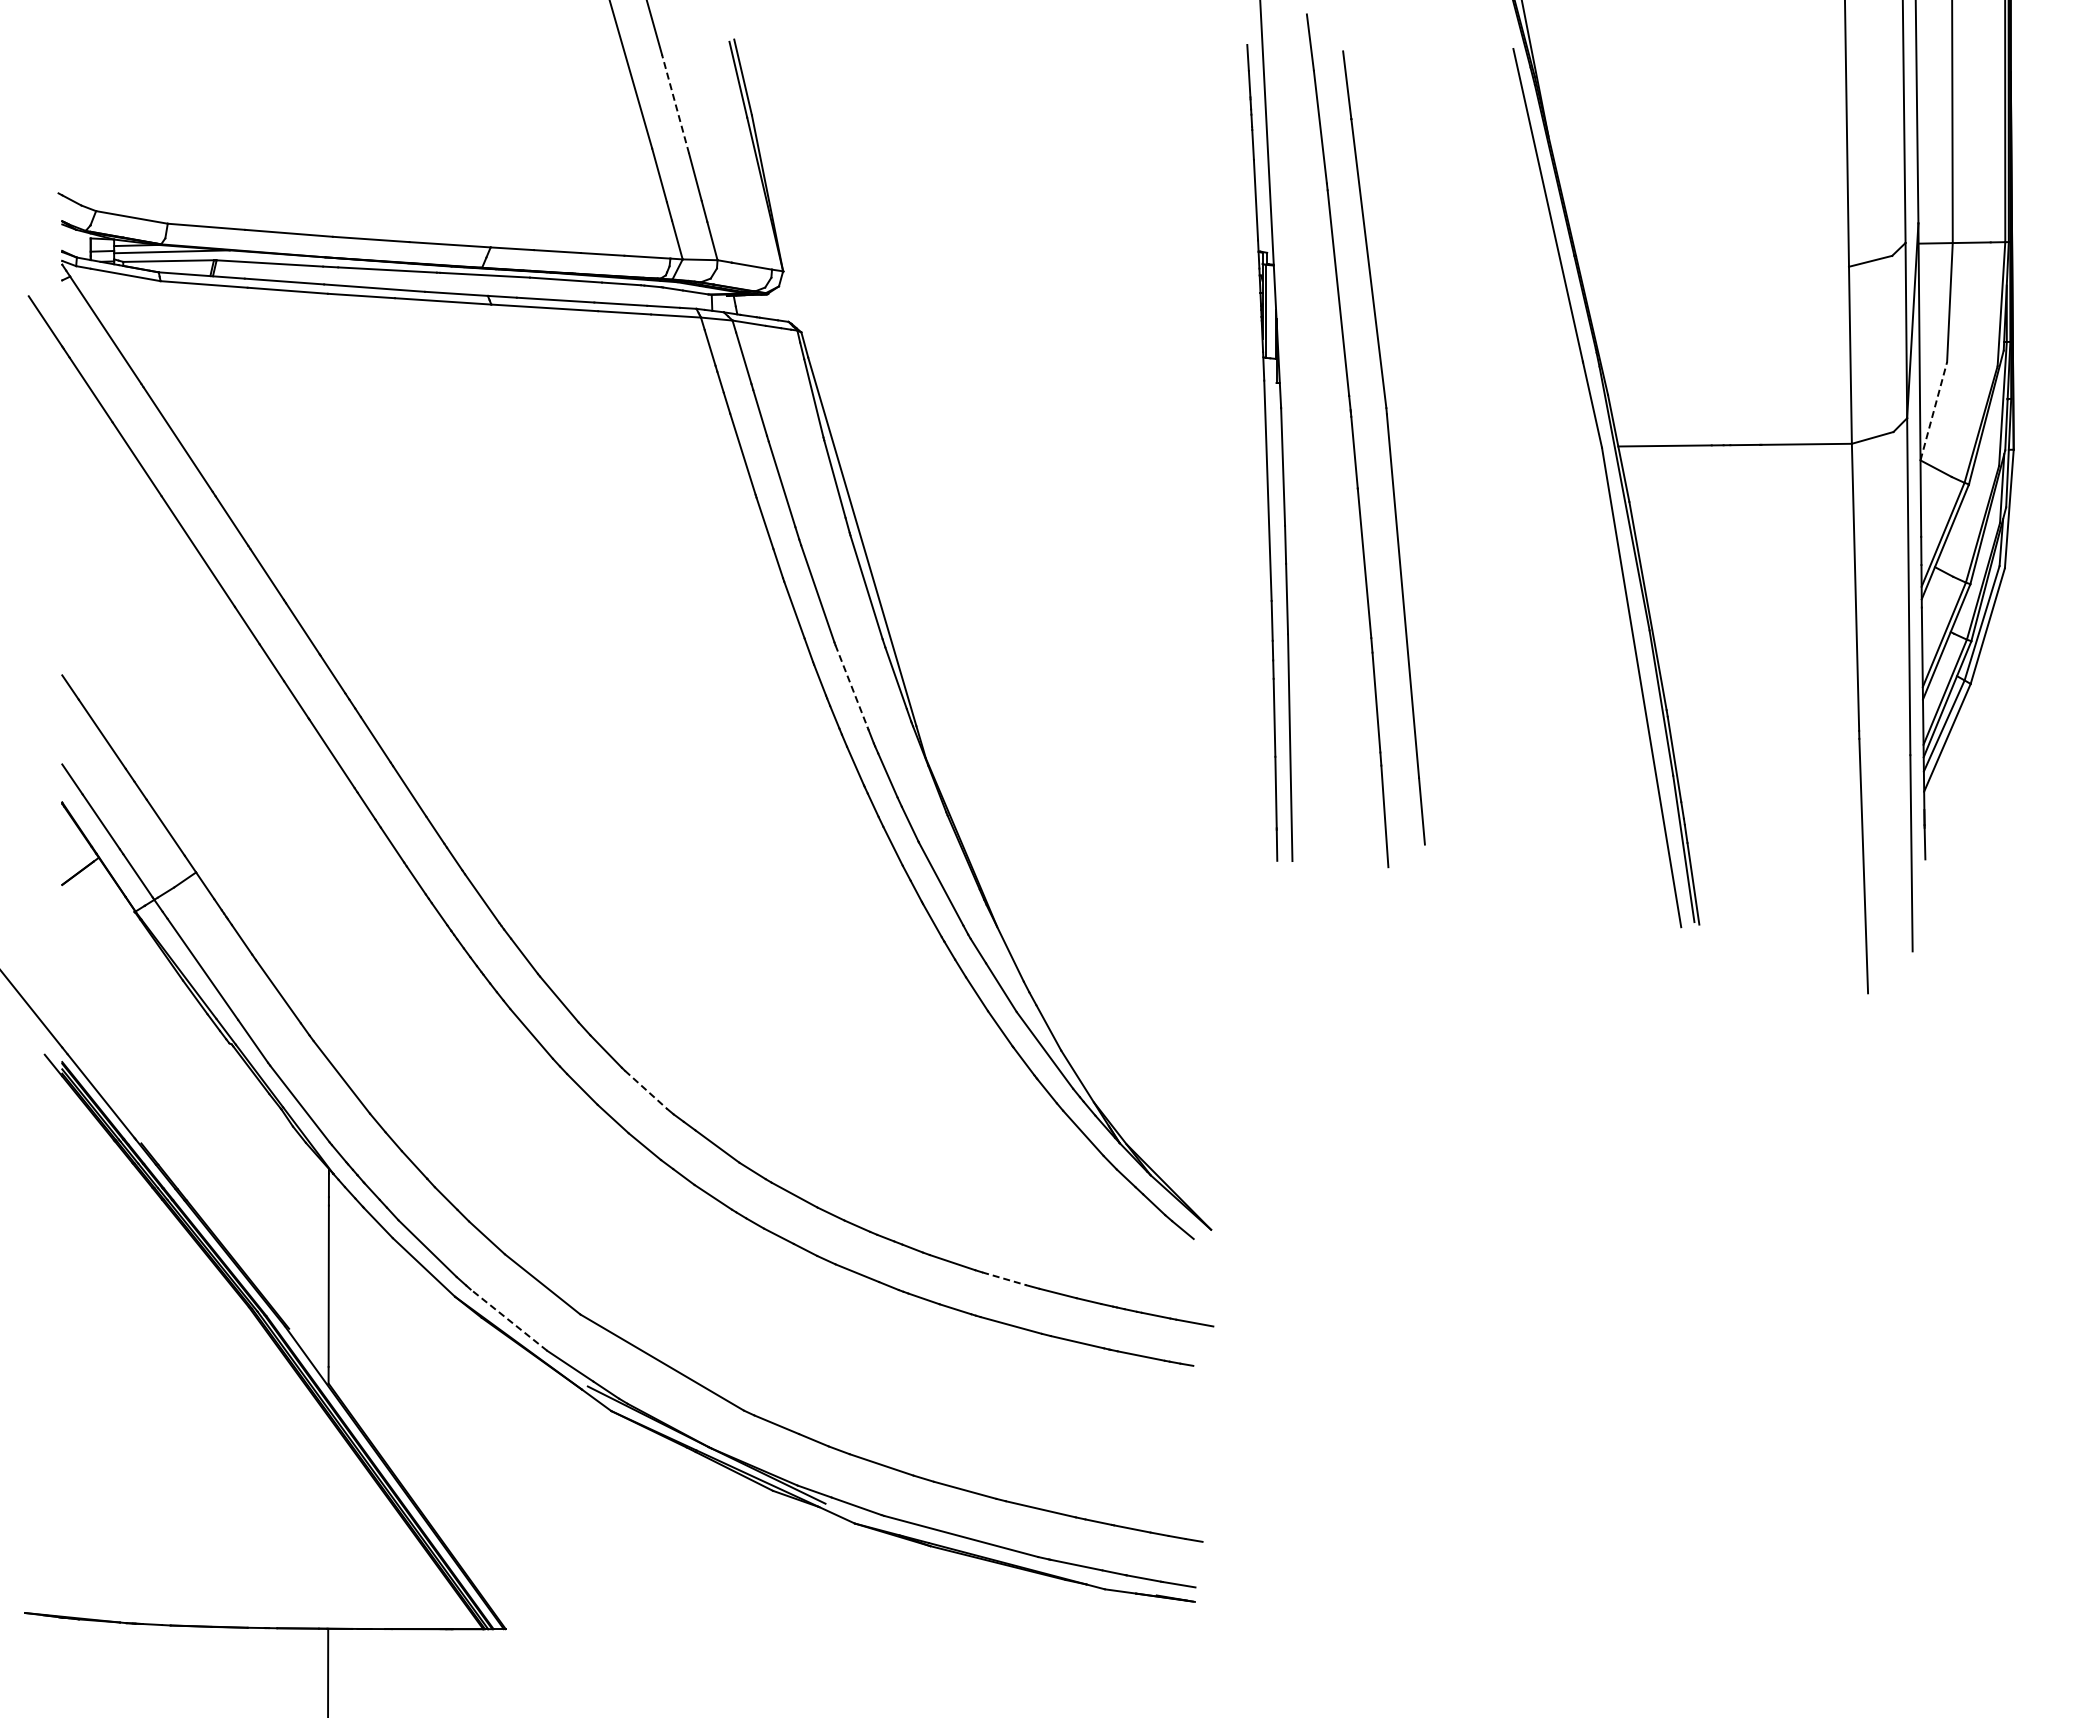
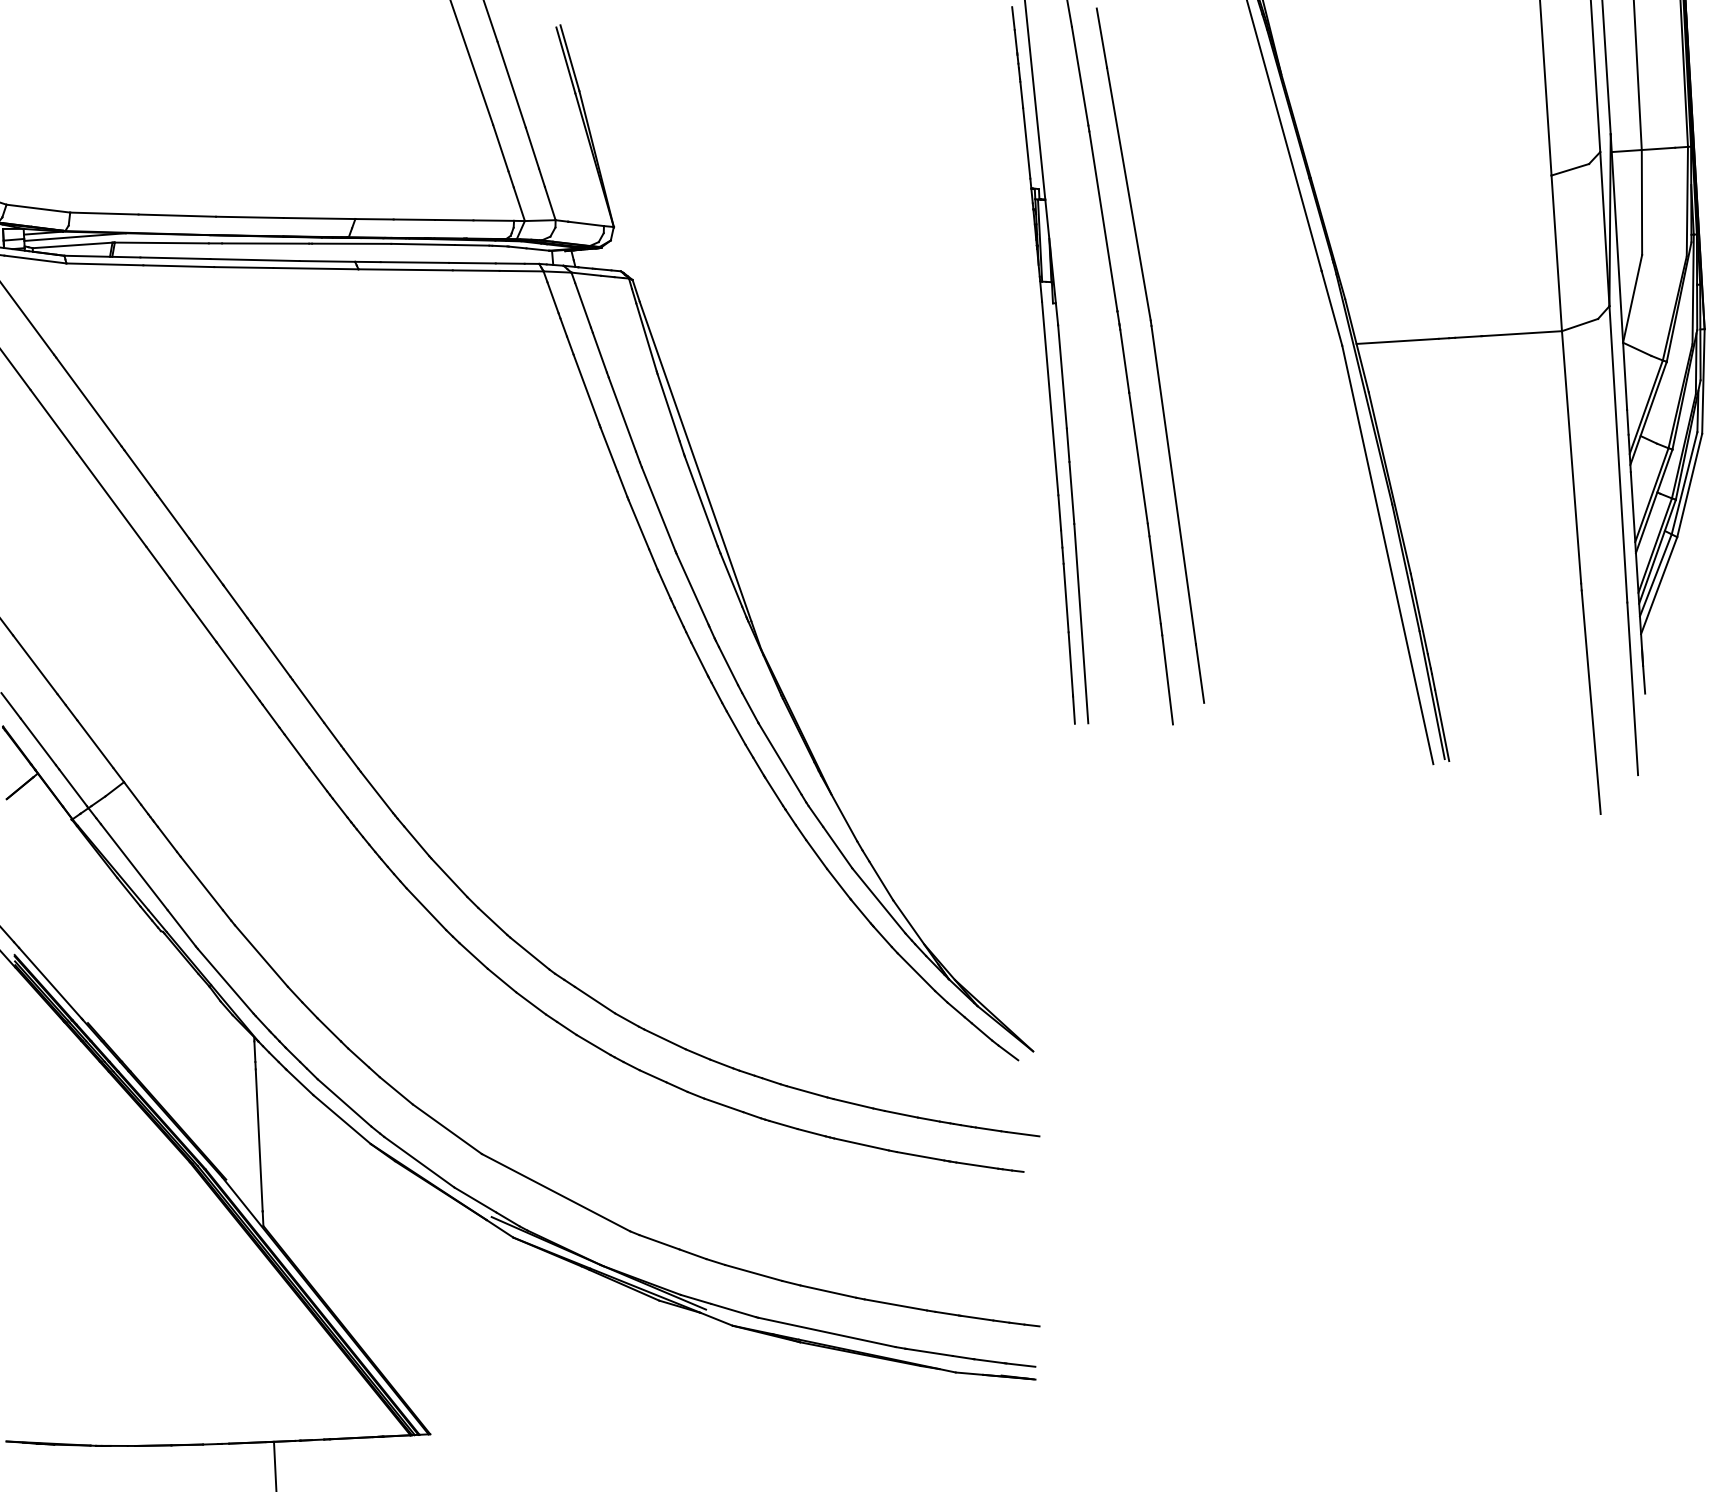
line: (675, 103) -> (511, 84), dashed -> solid
line: (1933, 411) -> (1632, 299), dashed -> solid
line: (851, 686) -> (692, 589), dashed -> solid
line: (646, 1090) -> (530, 953), dashed -> solid
line: (1004, 1278) -> (853, 1103), dashed -> solid
line: (508, 1319) -> (418, 1161), dashed -> solid

